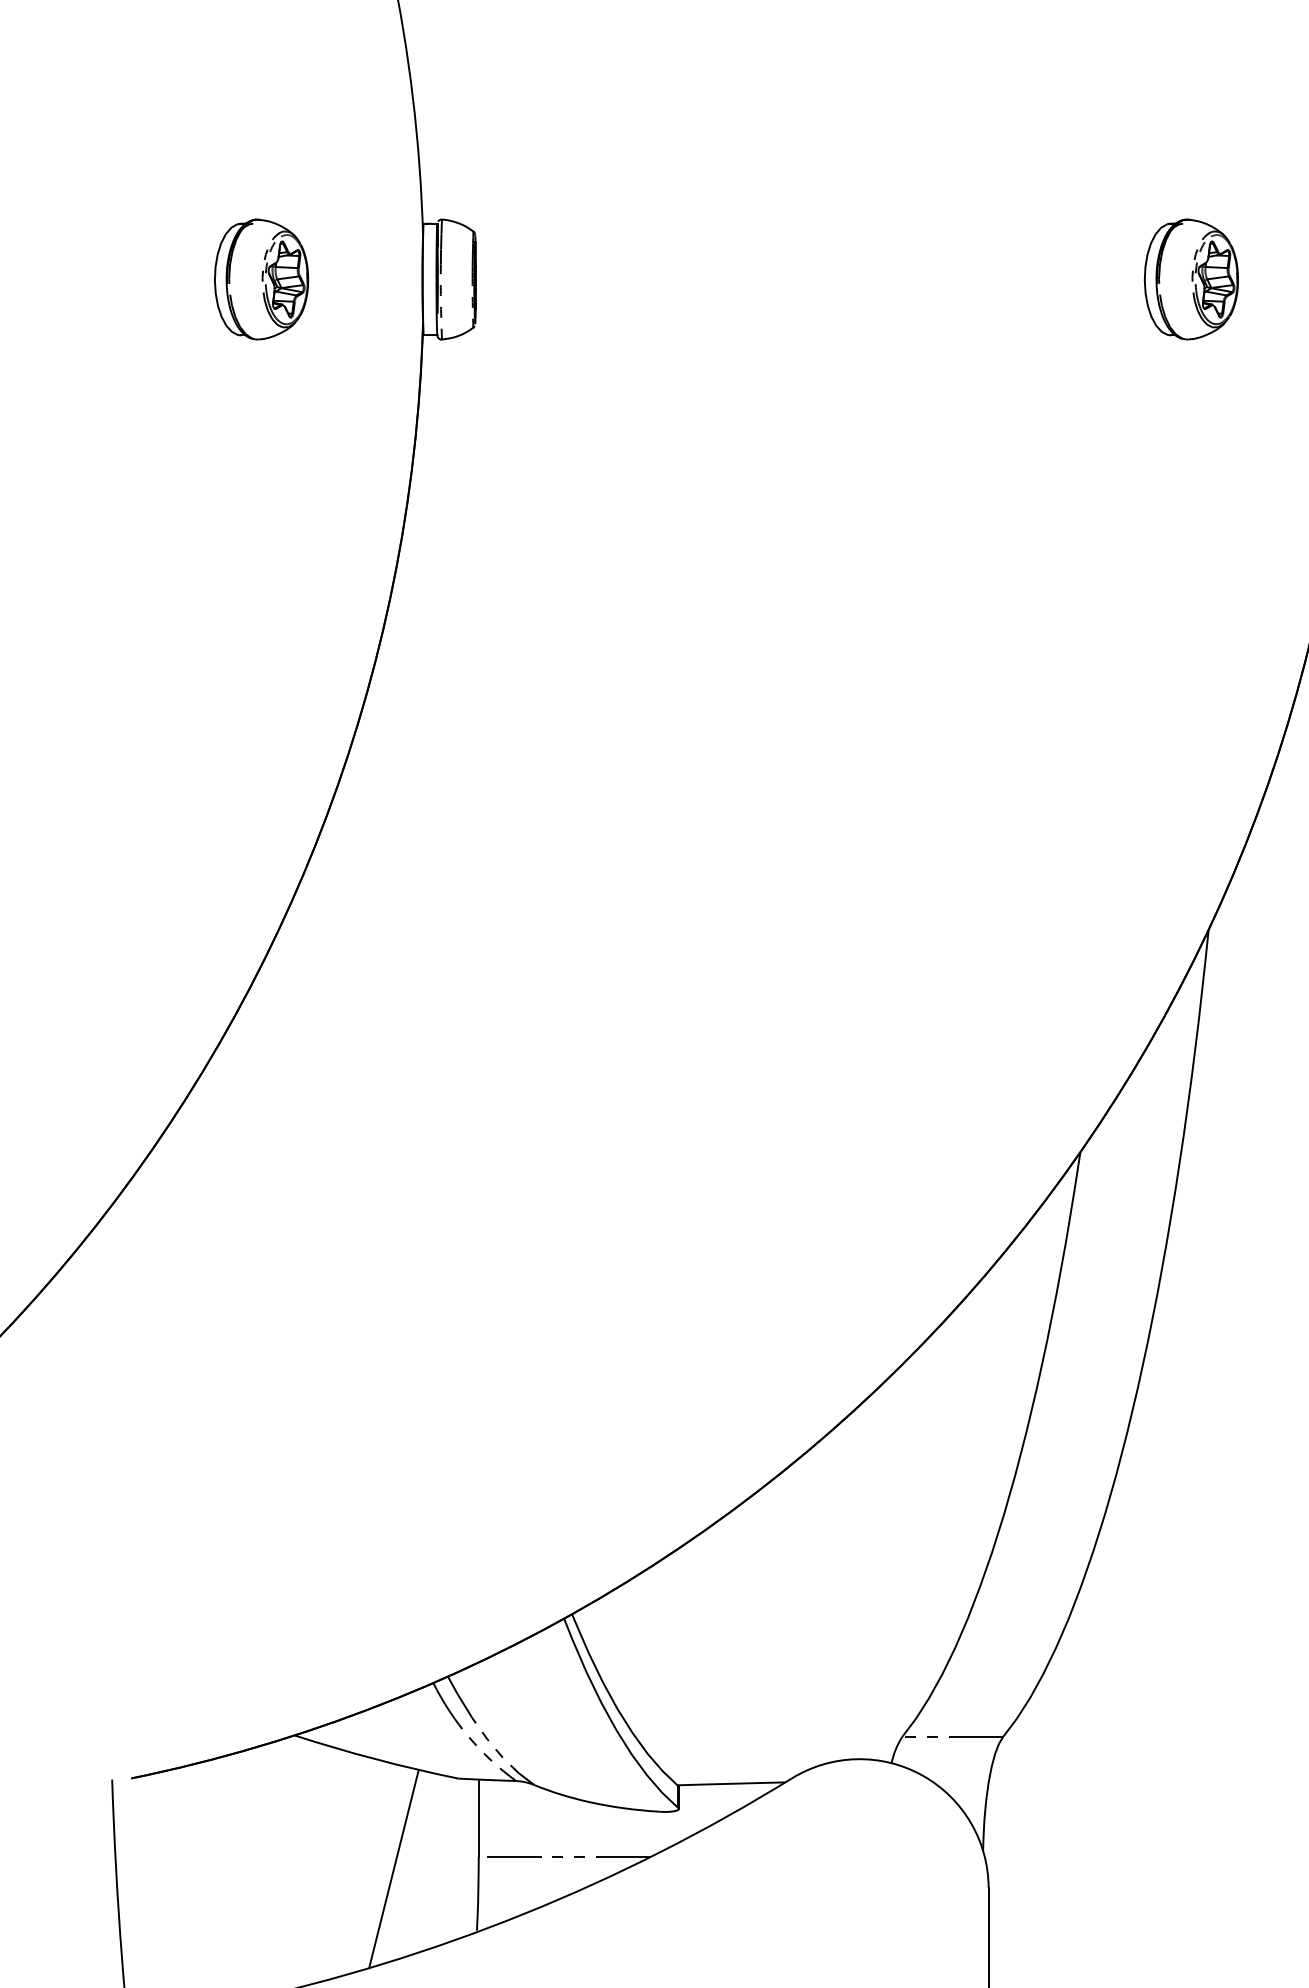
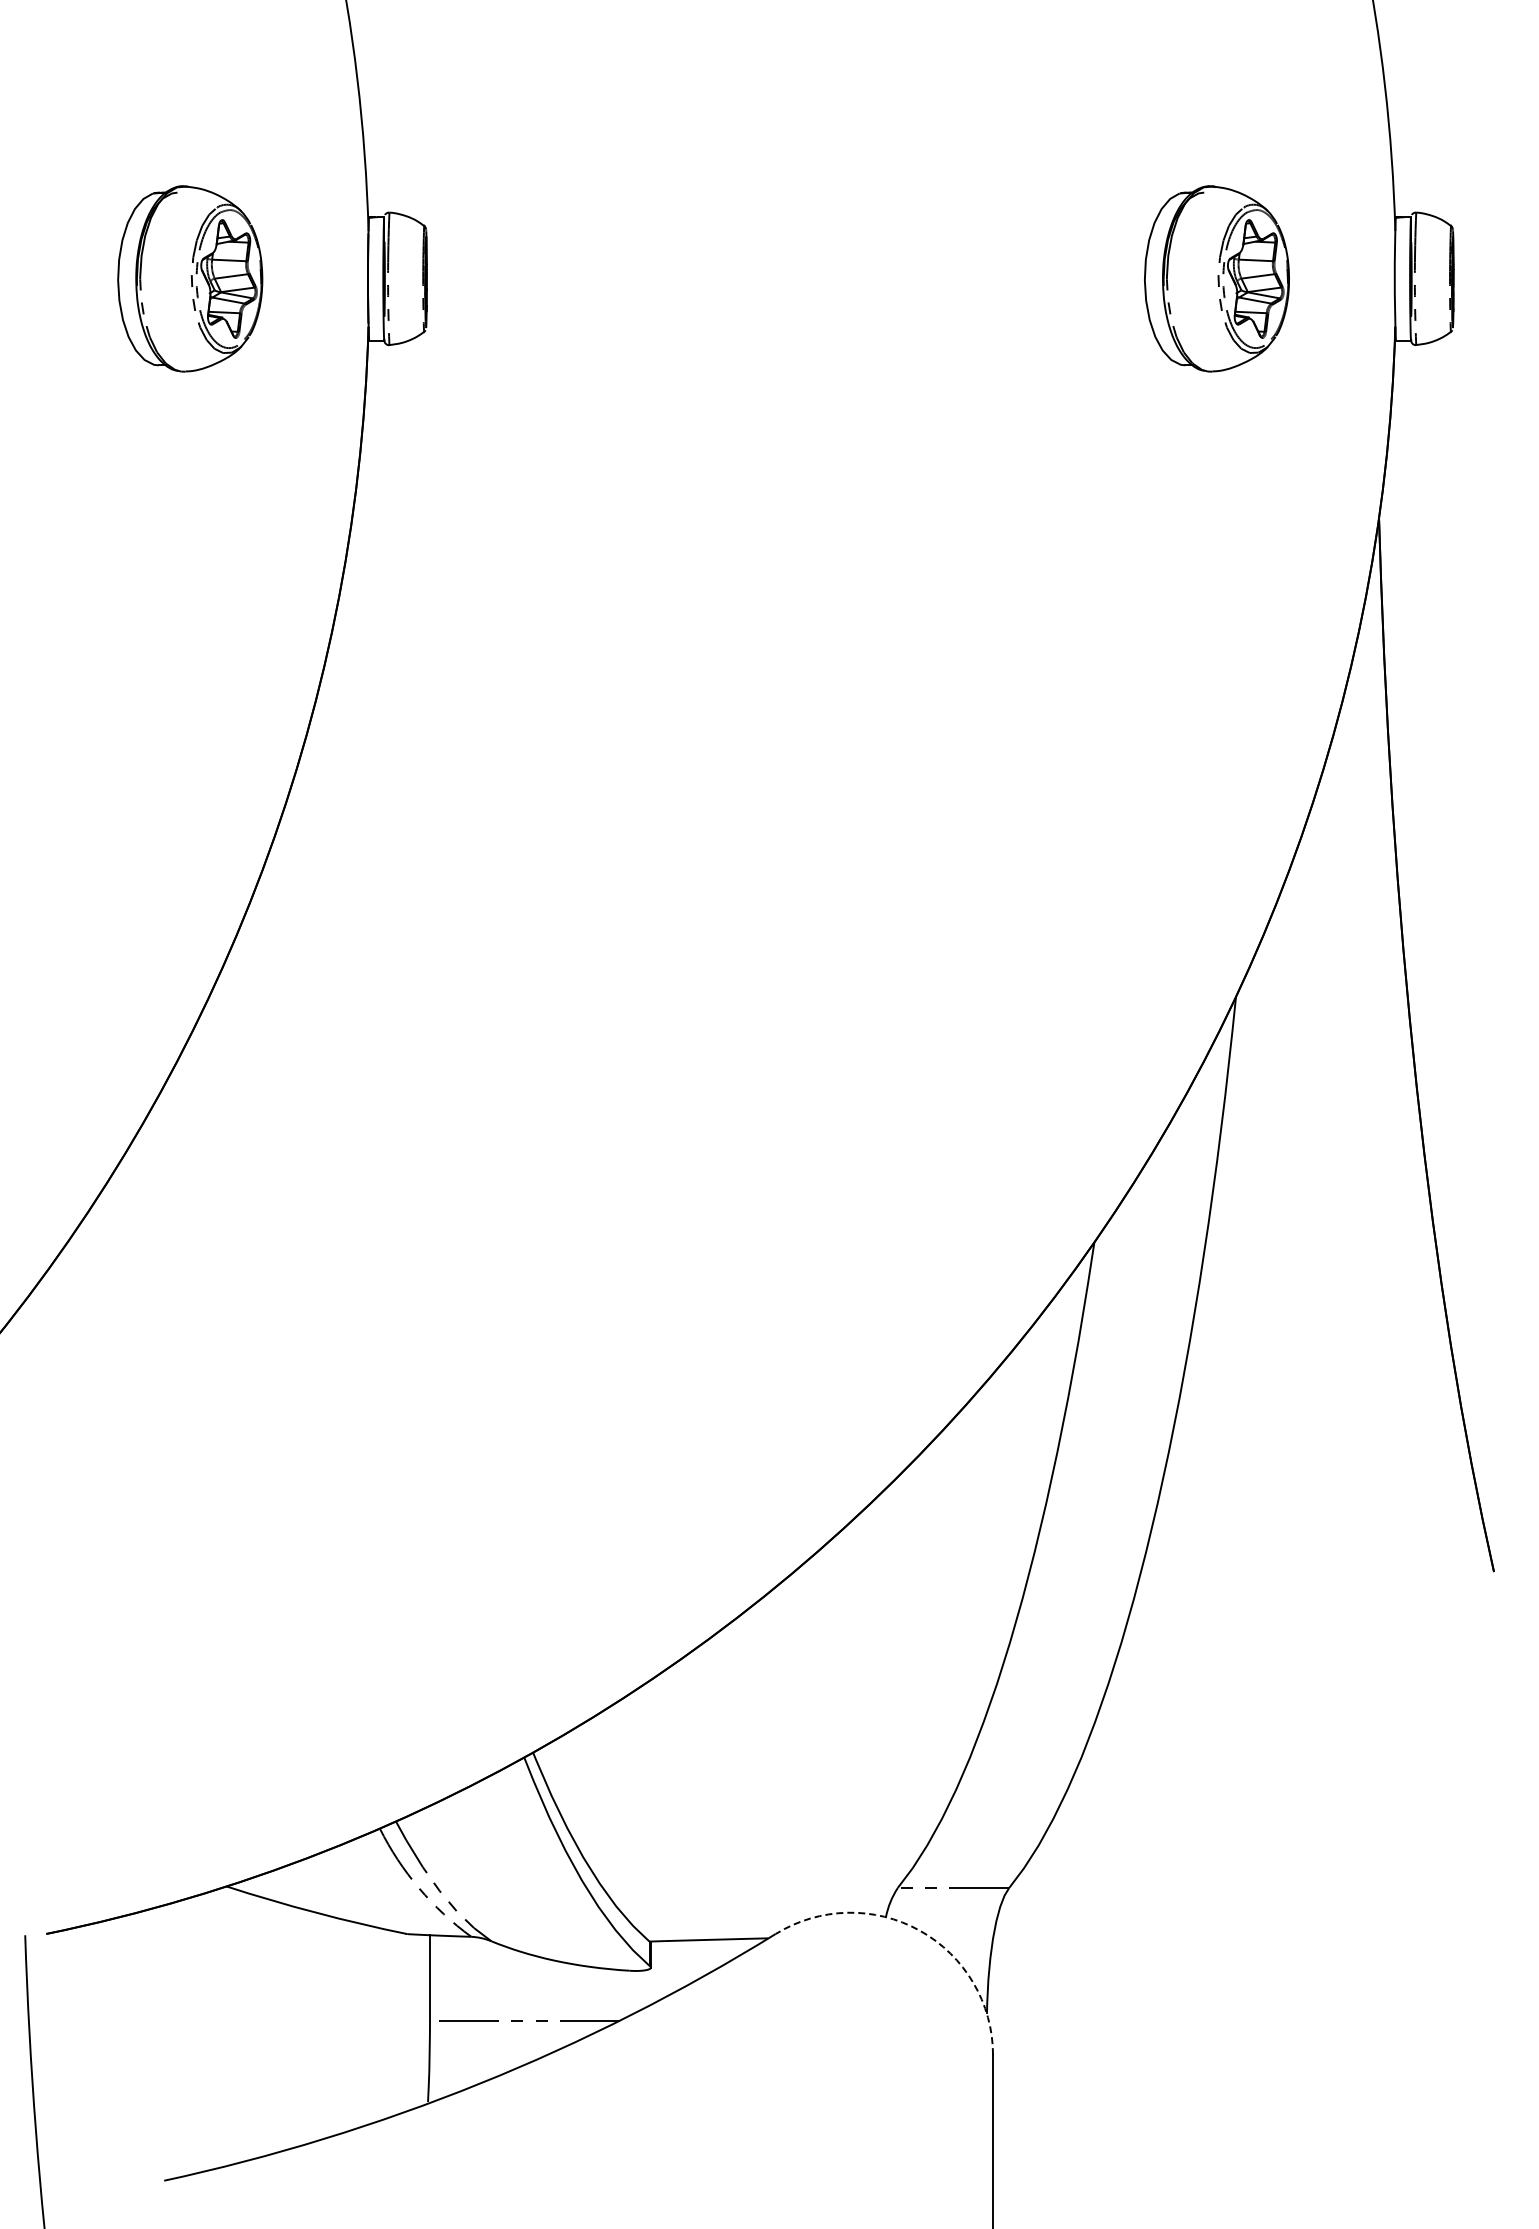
part: (260, 279) -> (189, 278), size x1.4
part: (1190, 279) -> (1216, 278), size x1.4
arc: (922, 1775) -> (919, 1930), solid -> dashed
line: (394, 1868) -> (336, 2033), removed

